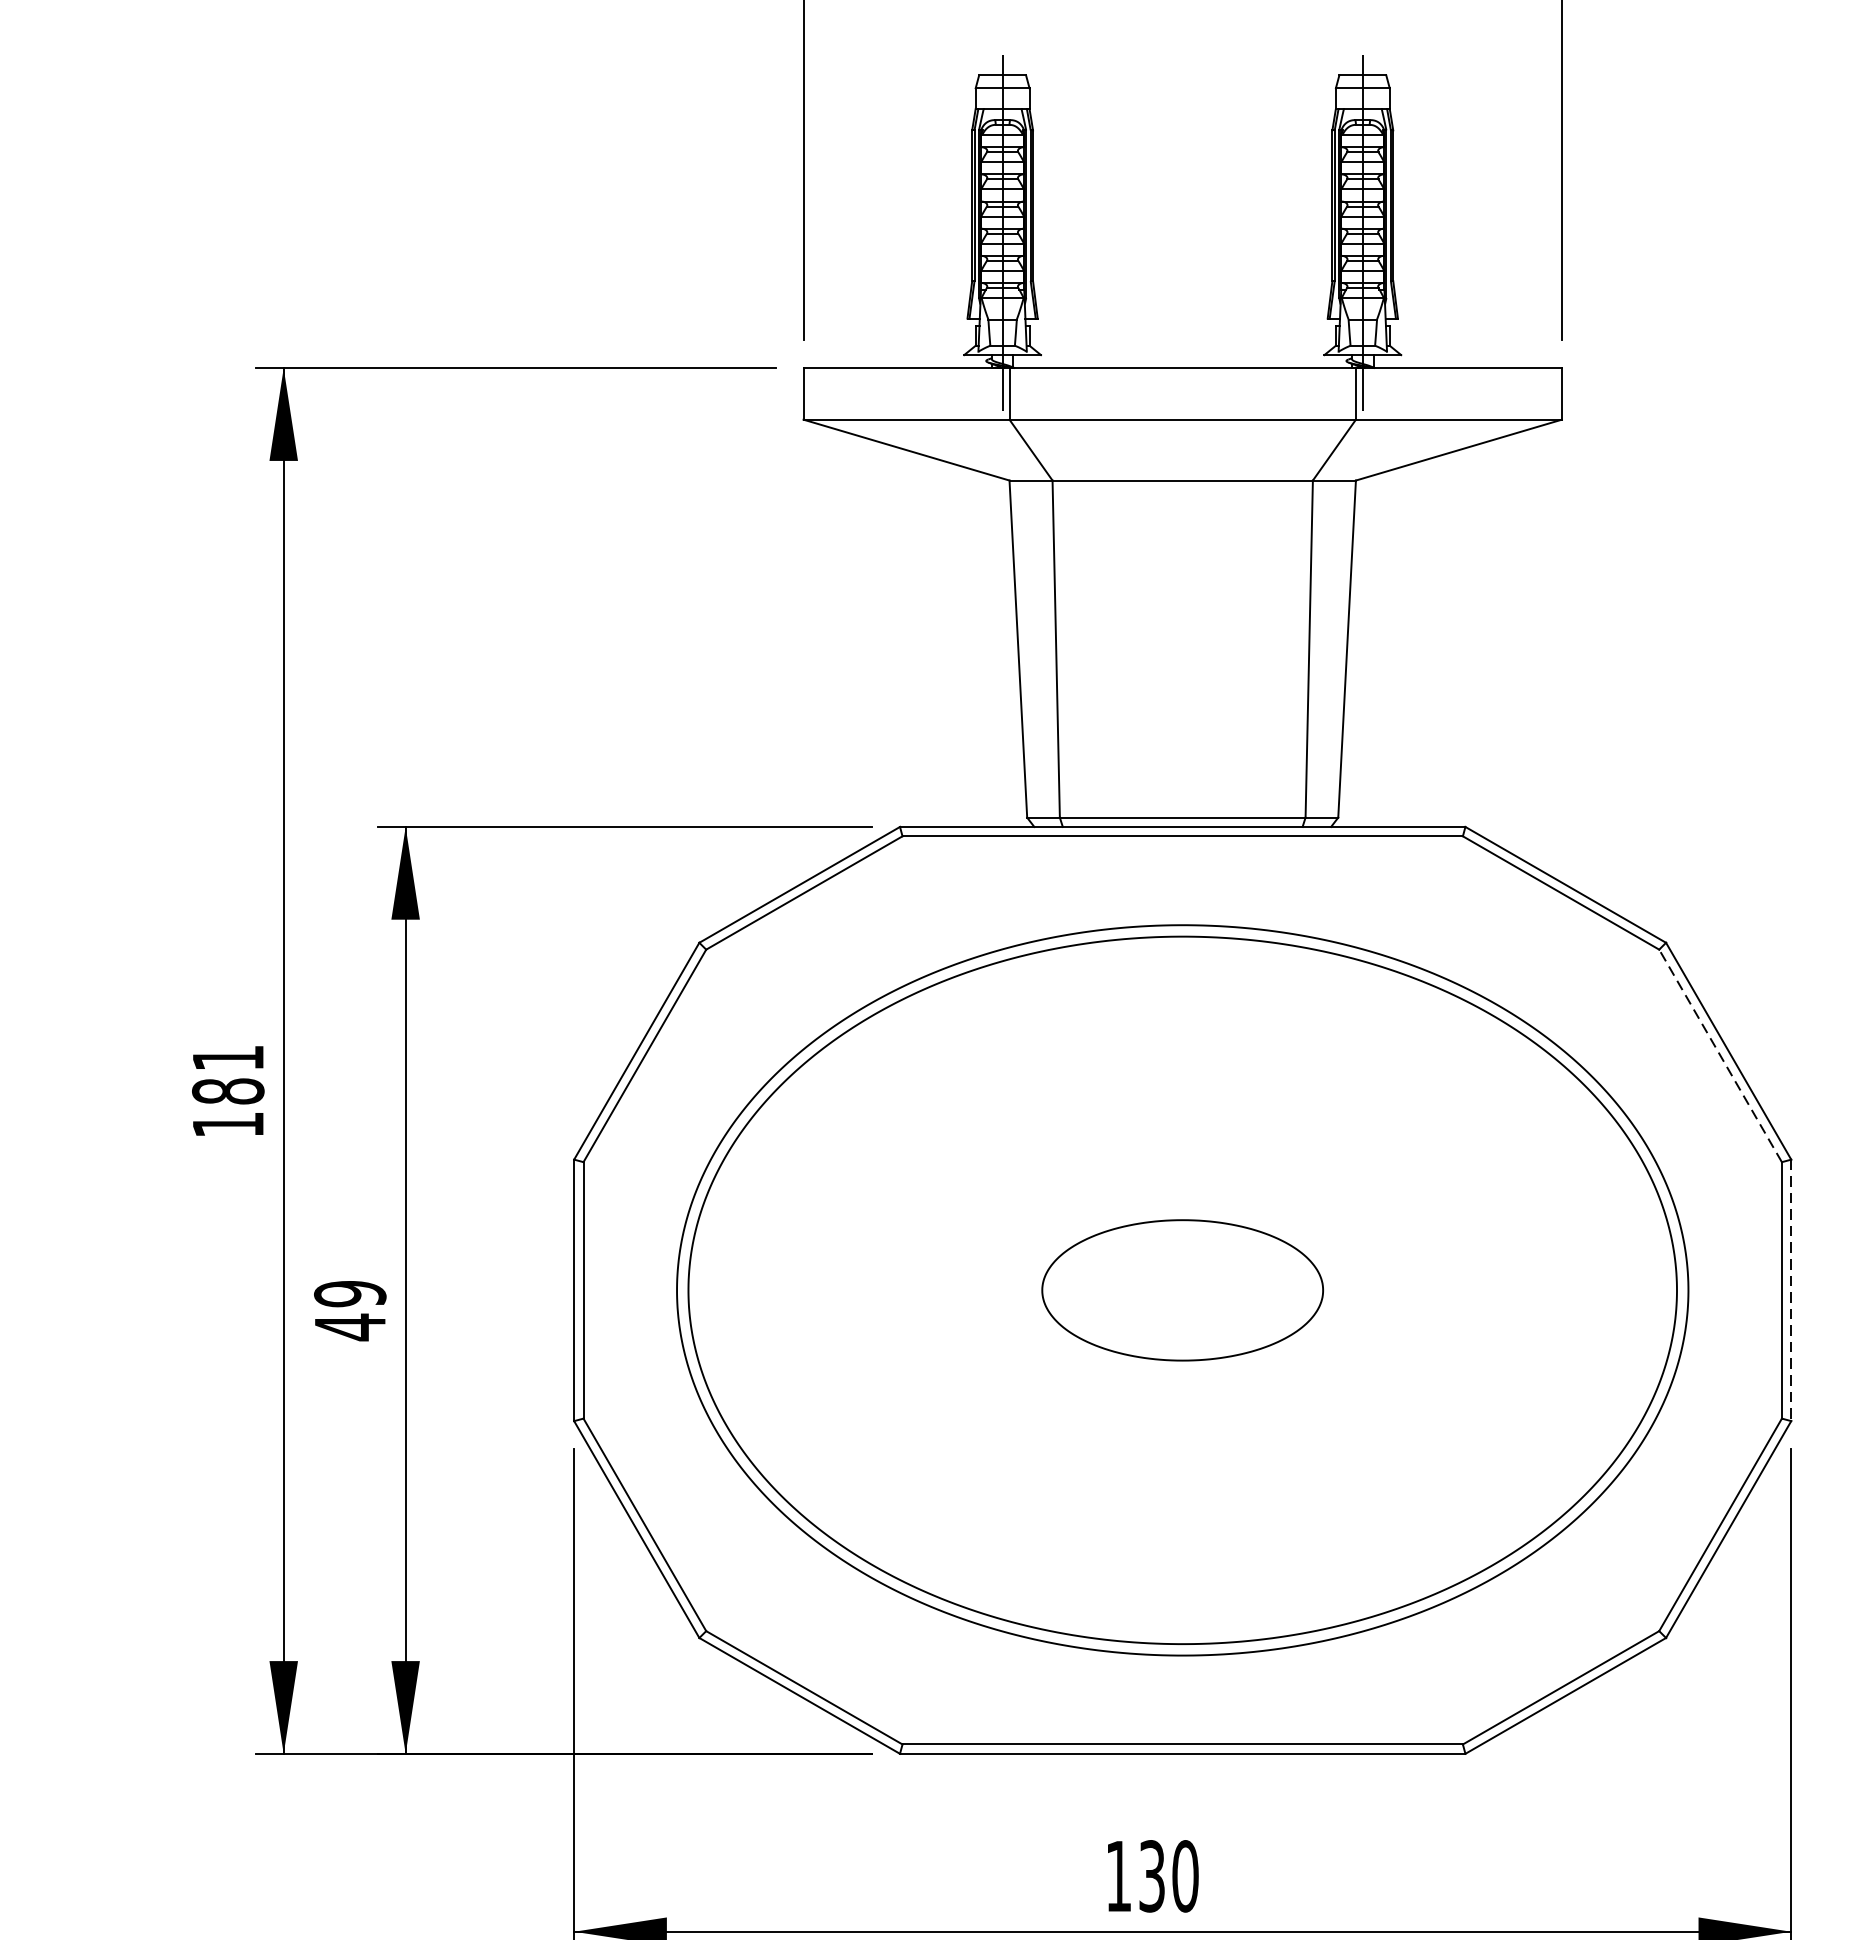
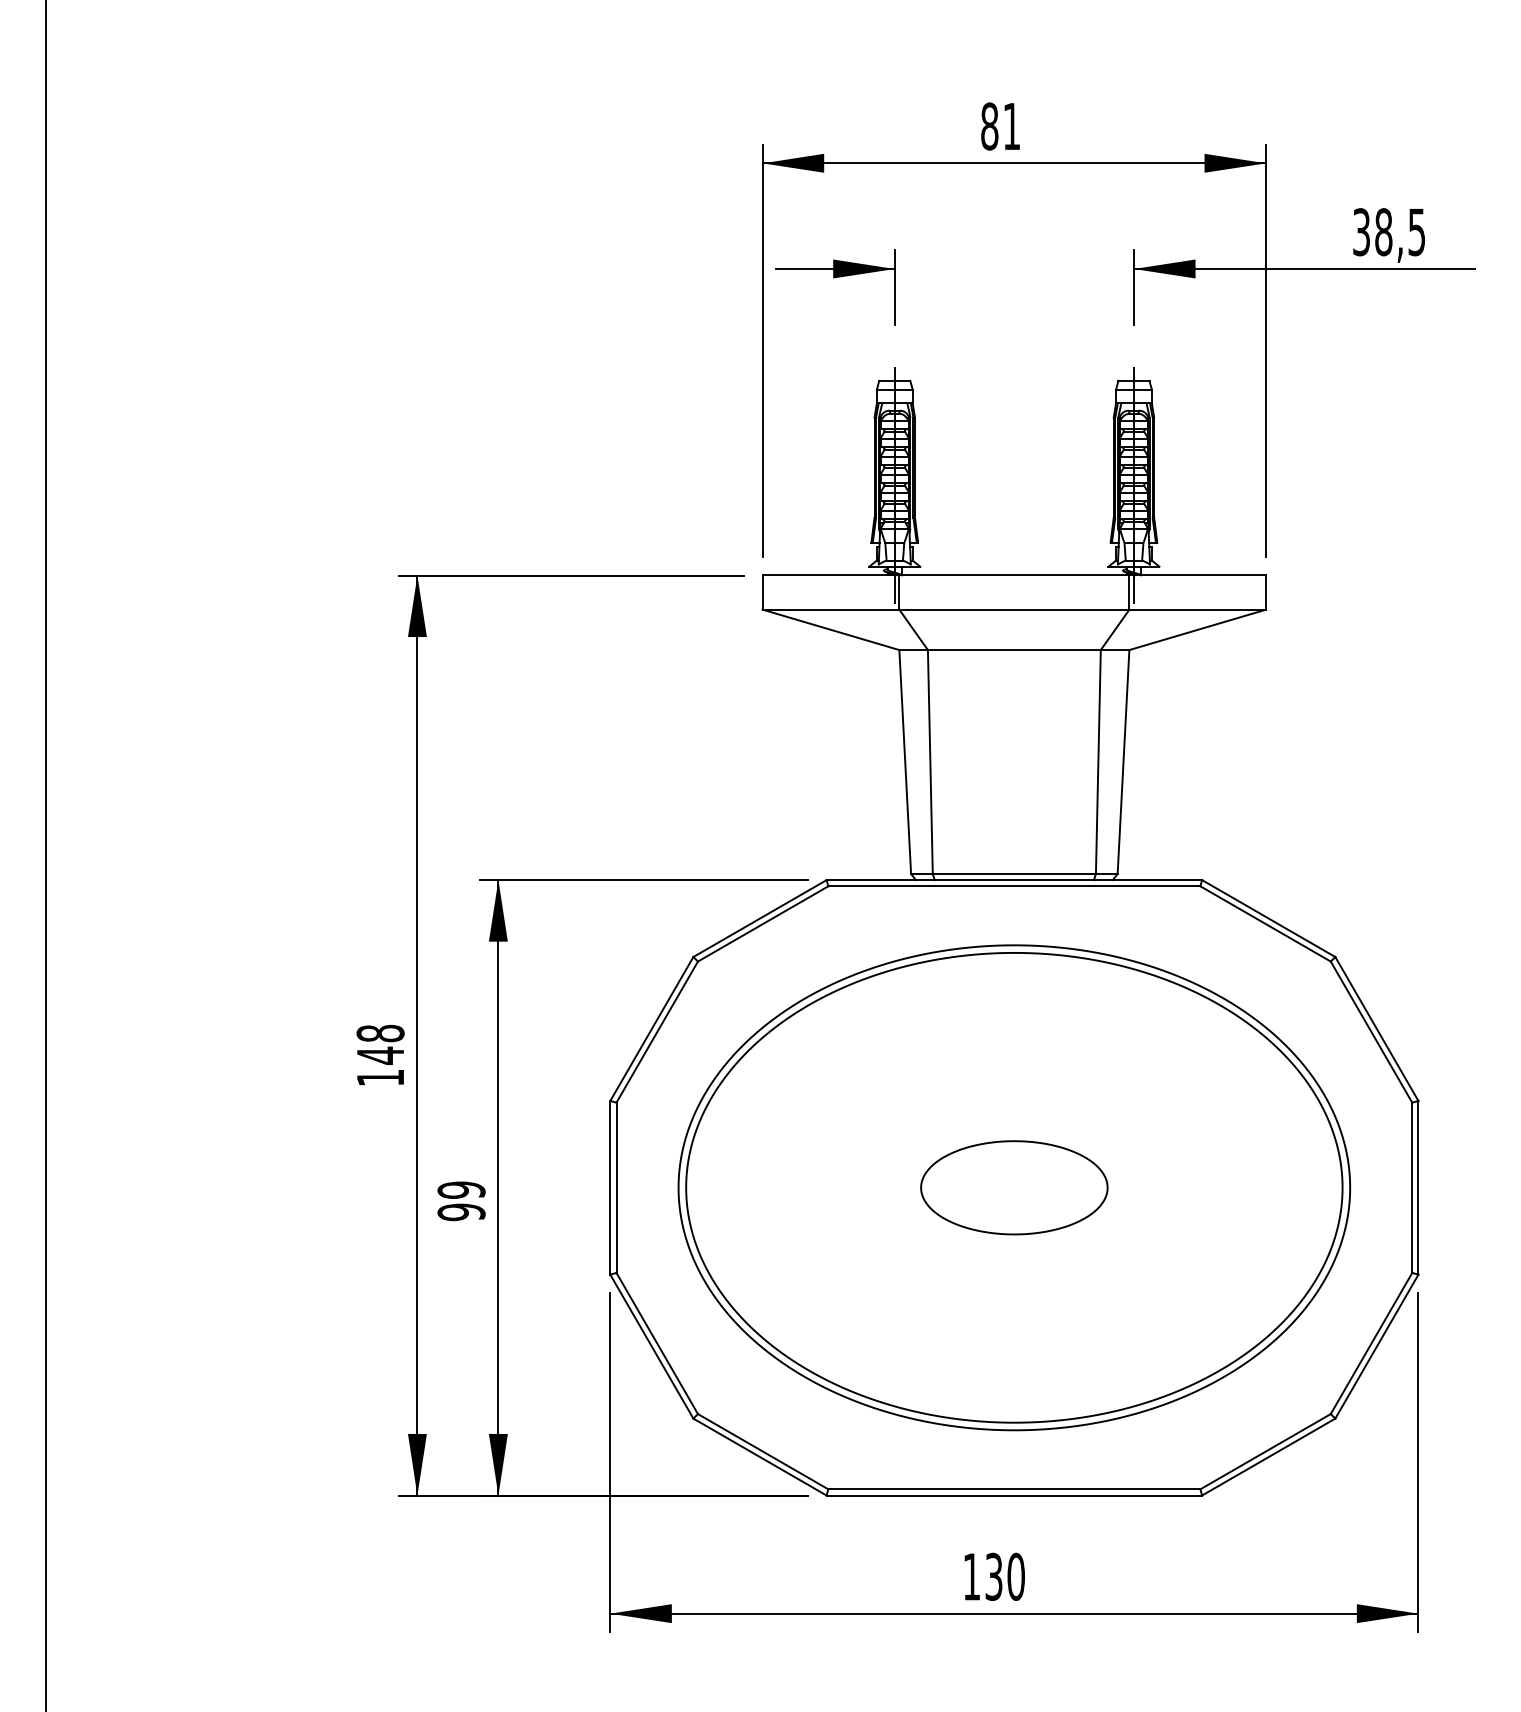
line: (1720, 1054) -> (1371, 1031), dashed -> solid
text: (228, 1074) -> (380, 1044), 181 -> 148
line: (1791, 1289) -> (1418, 1187), dashed -> solid
text: (350, 1327) -> (461, 1212), 49 -> 99

